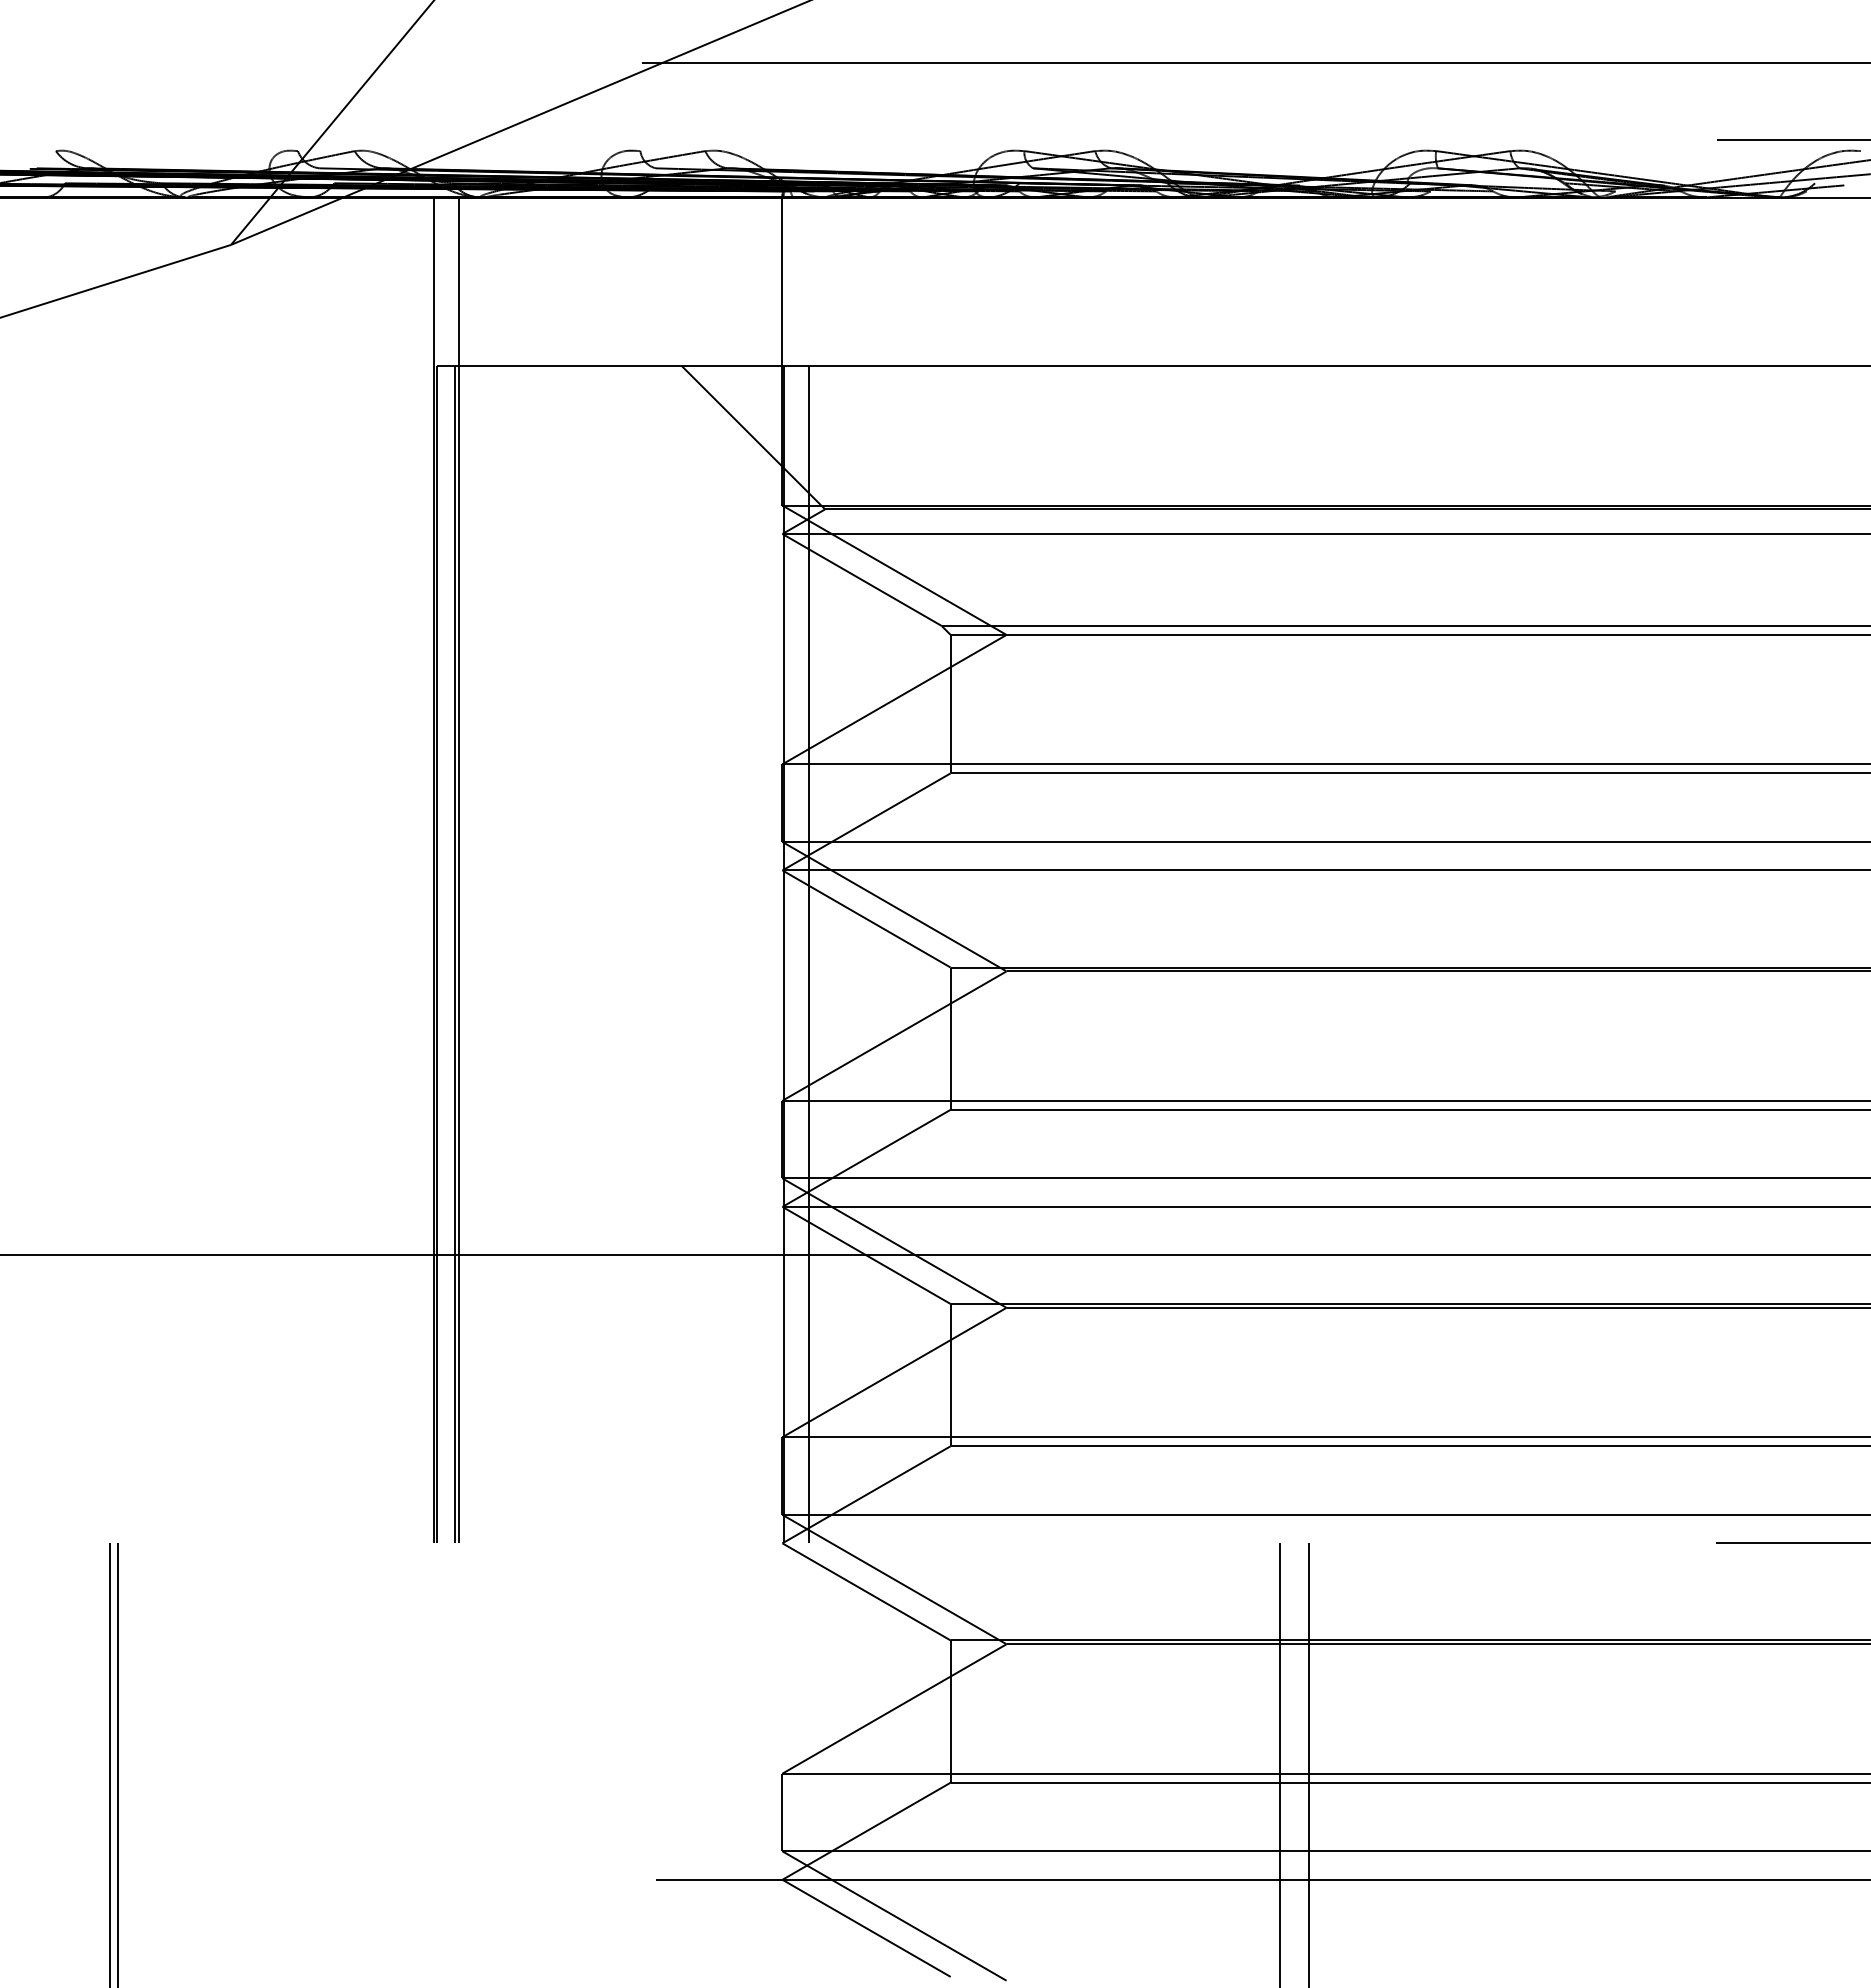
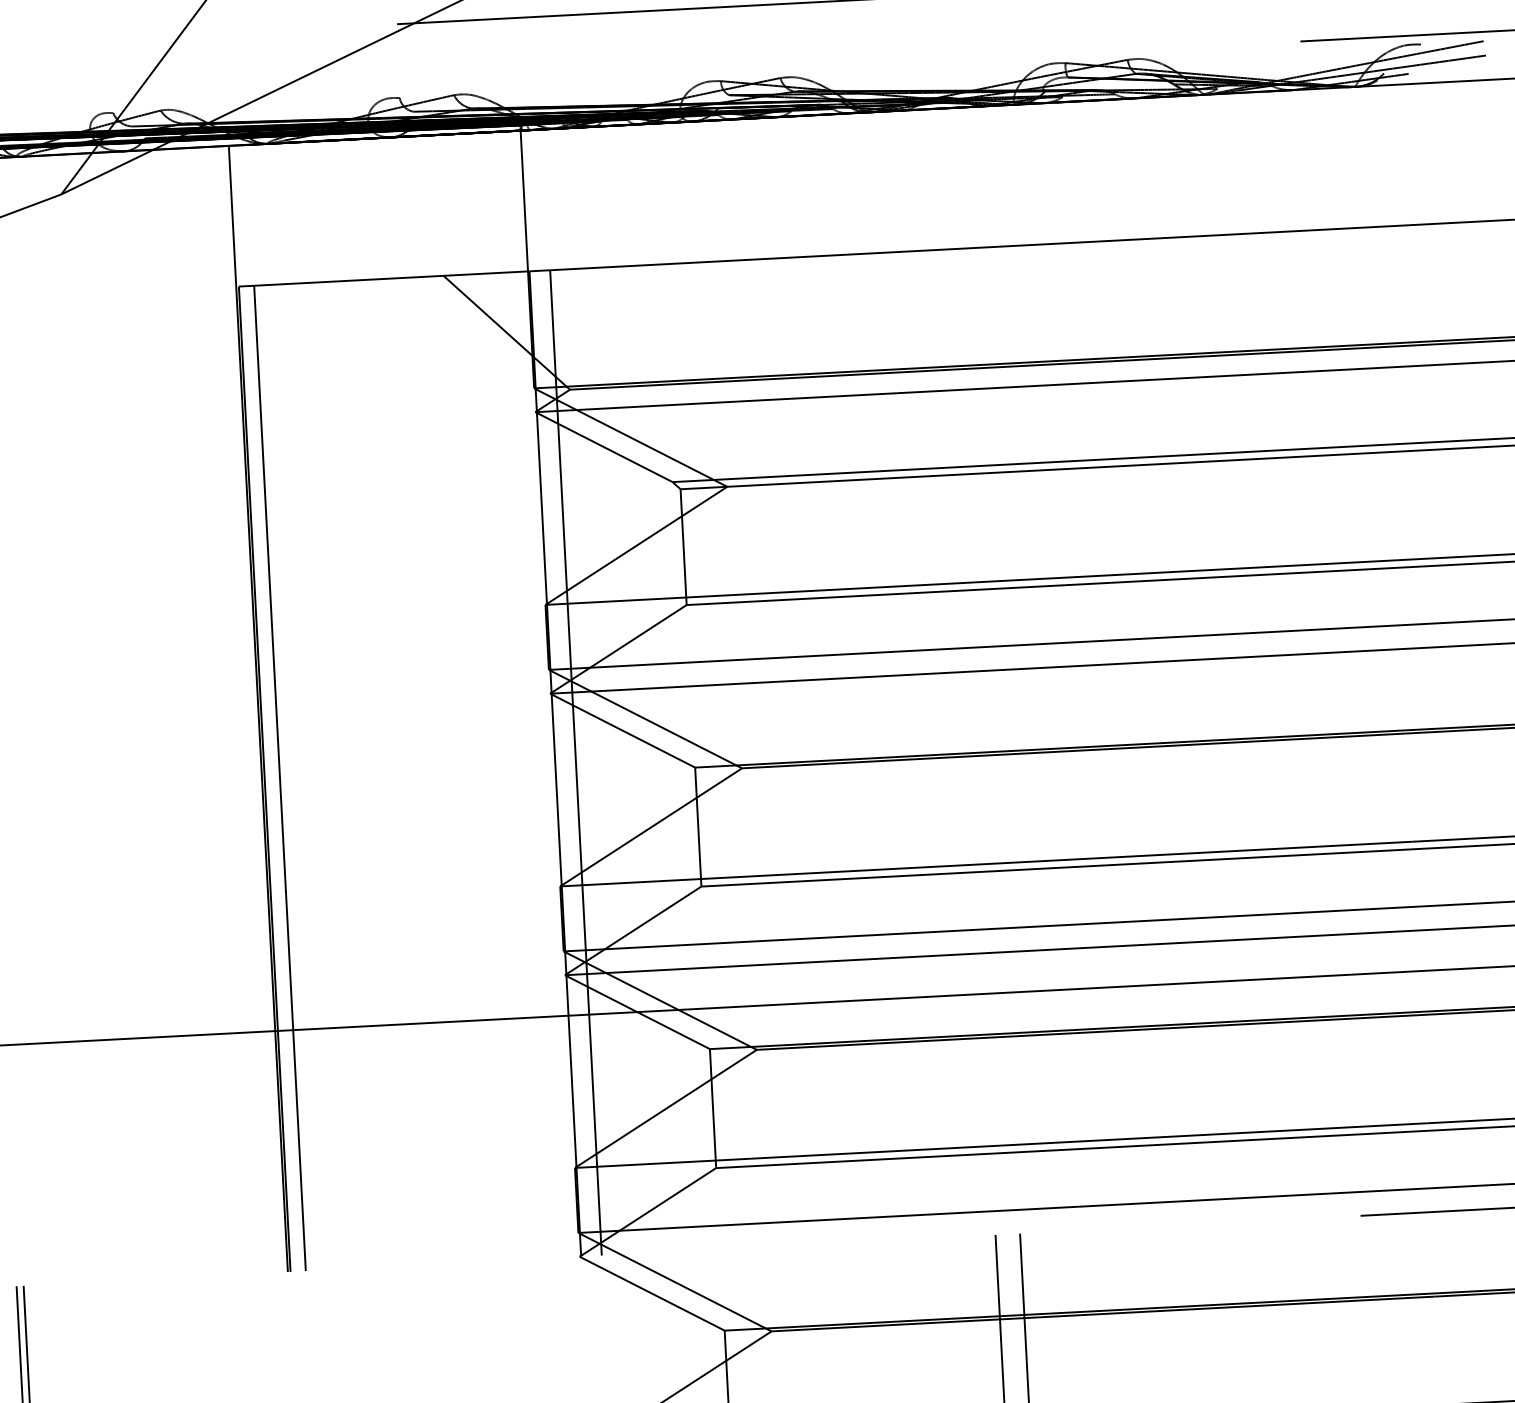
line: (458, 870) -> (279, 707), removed

